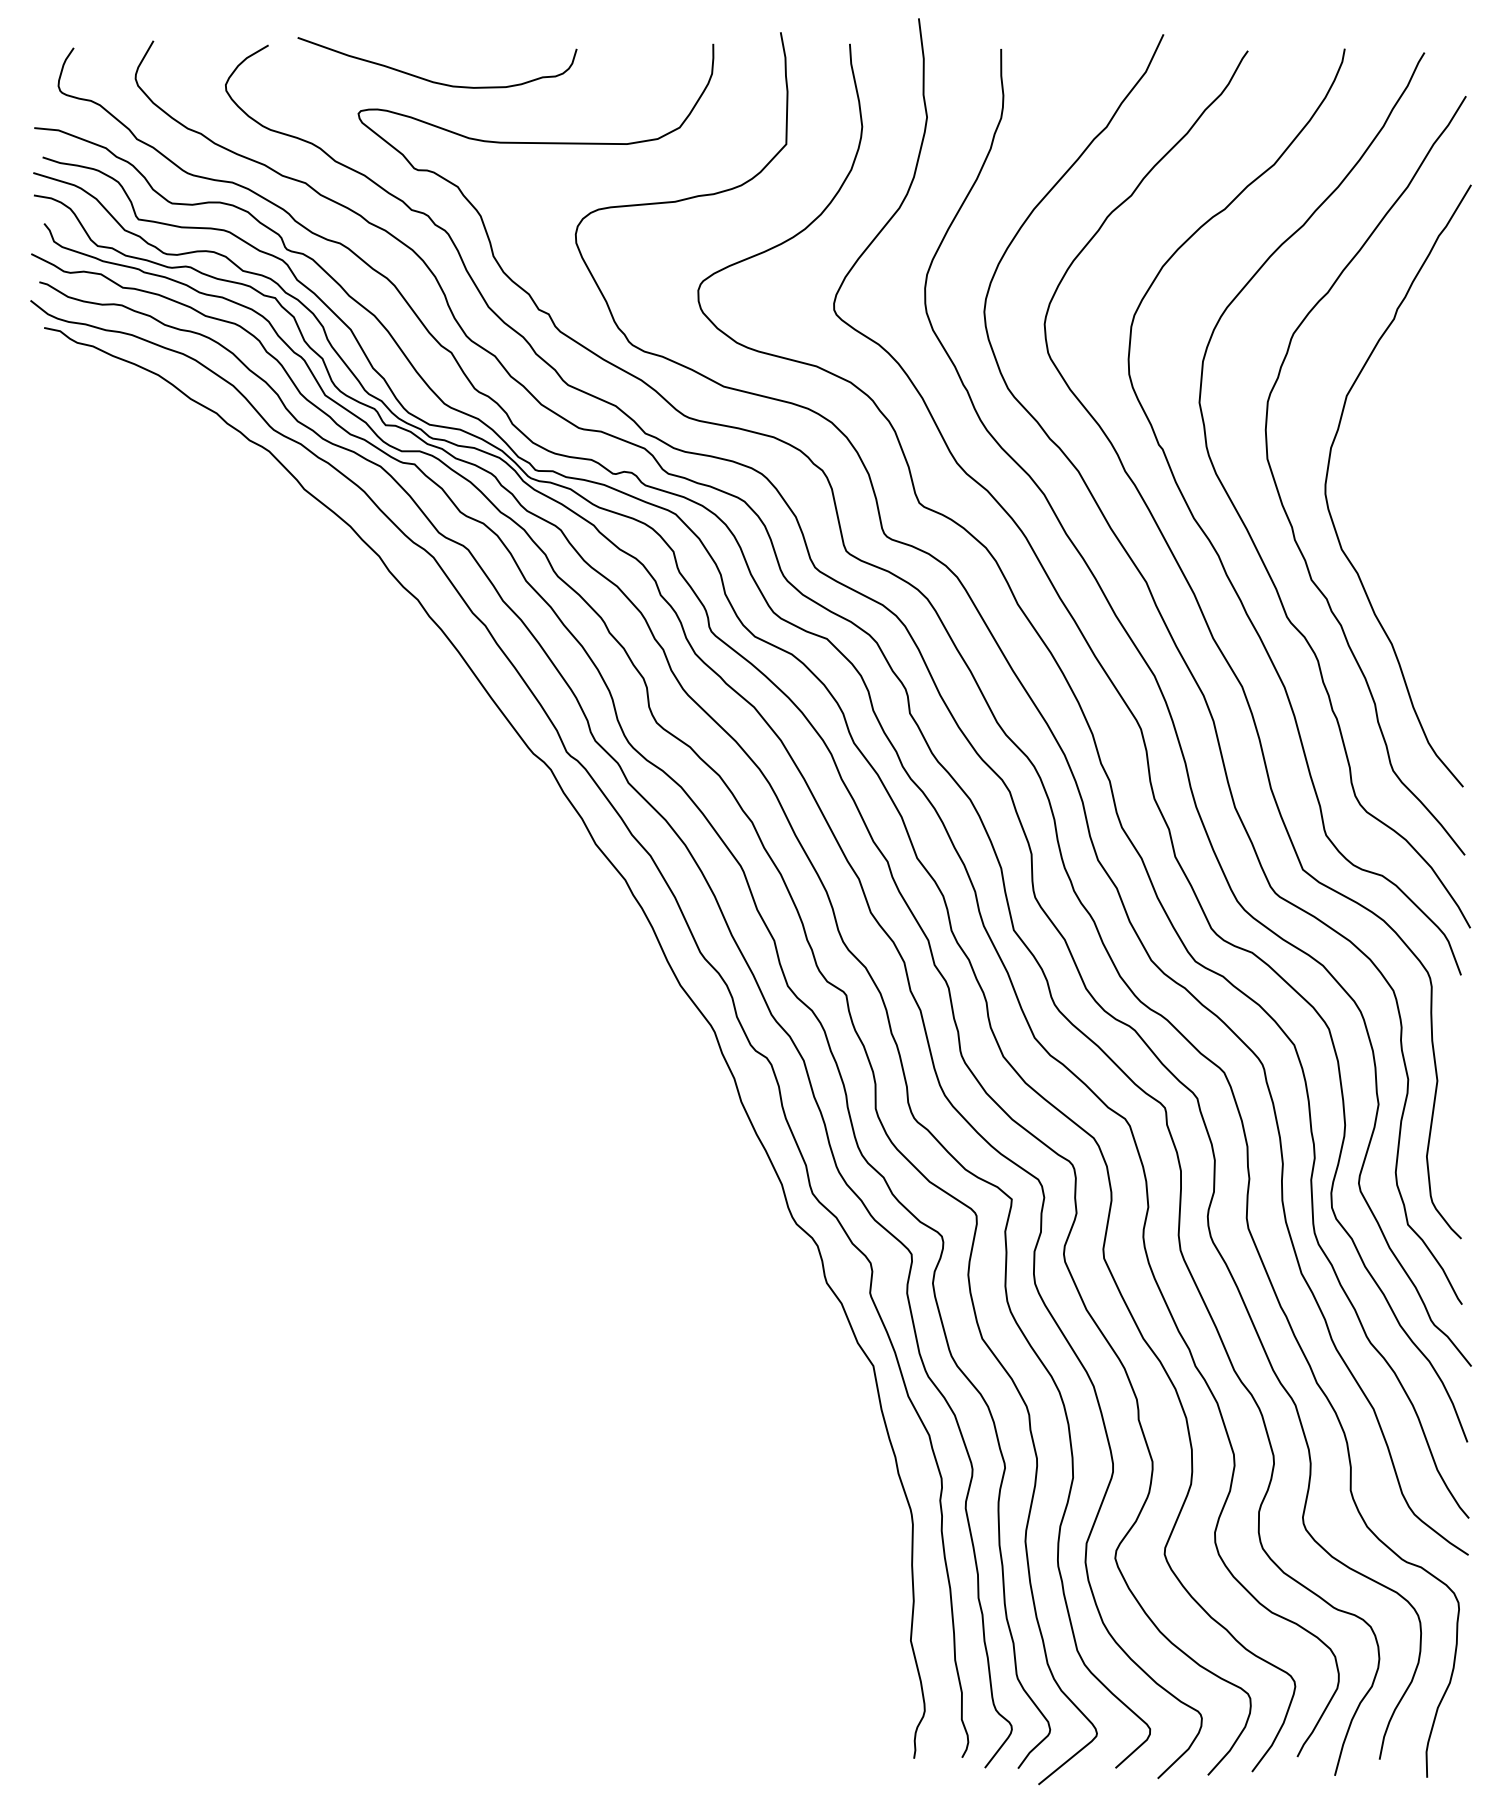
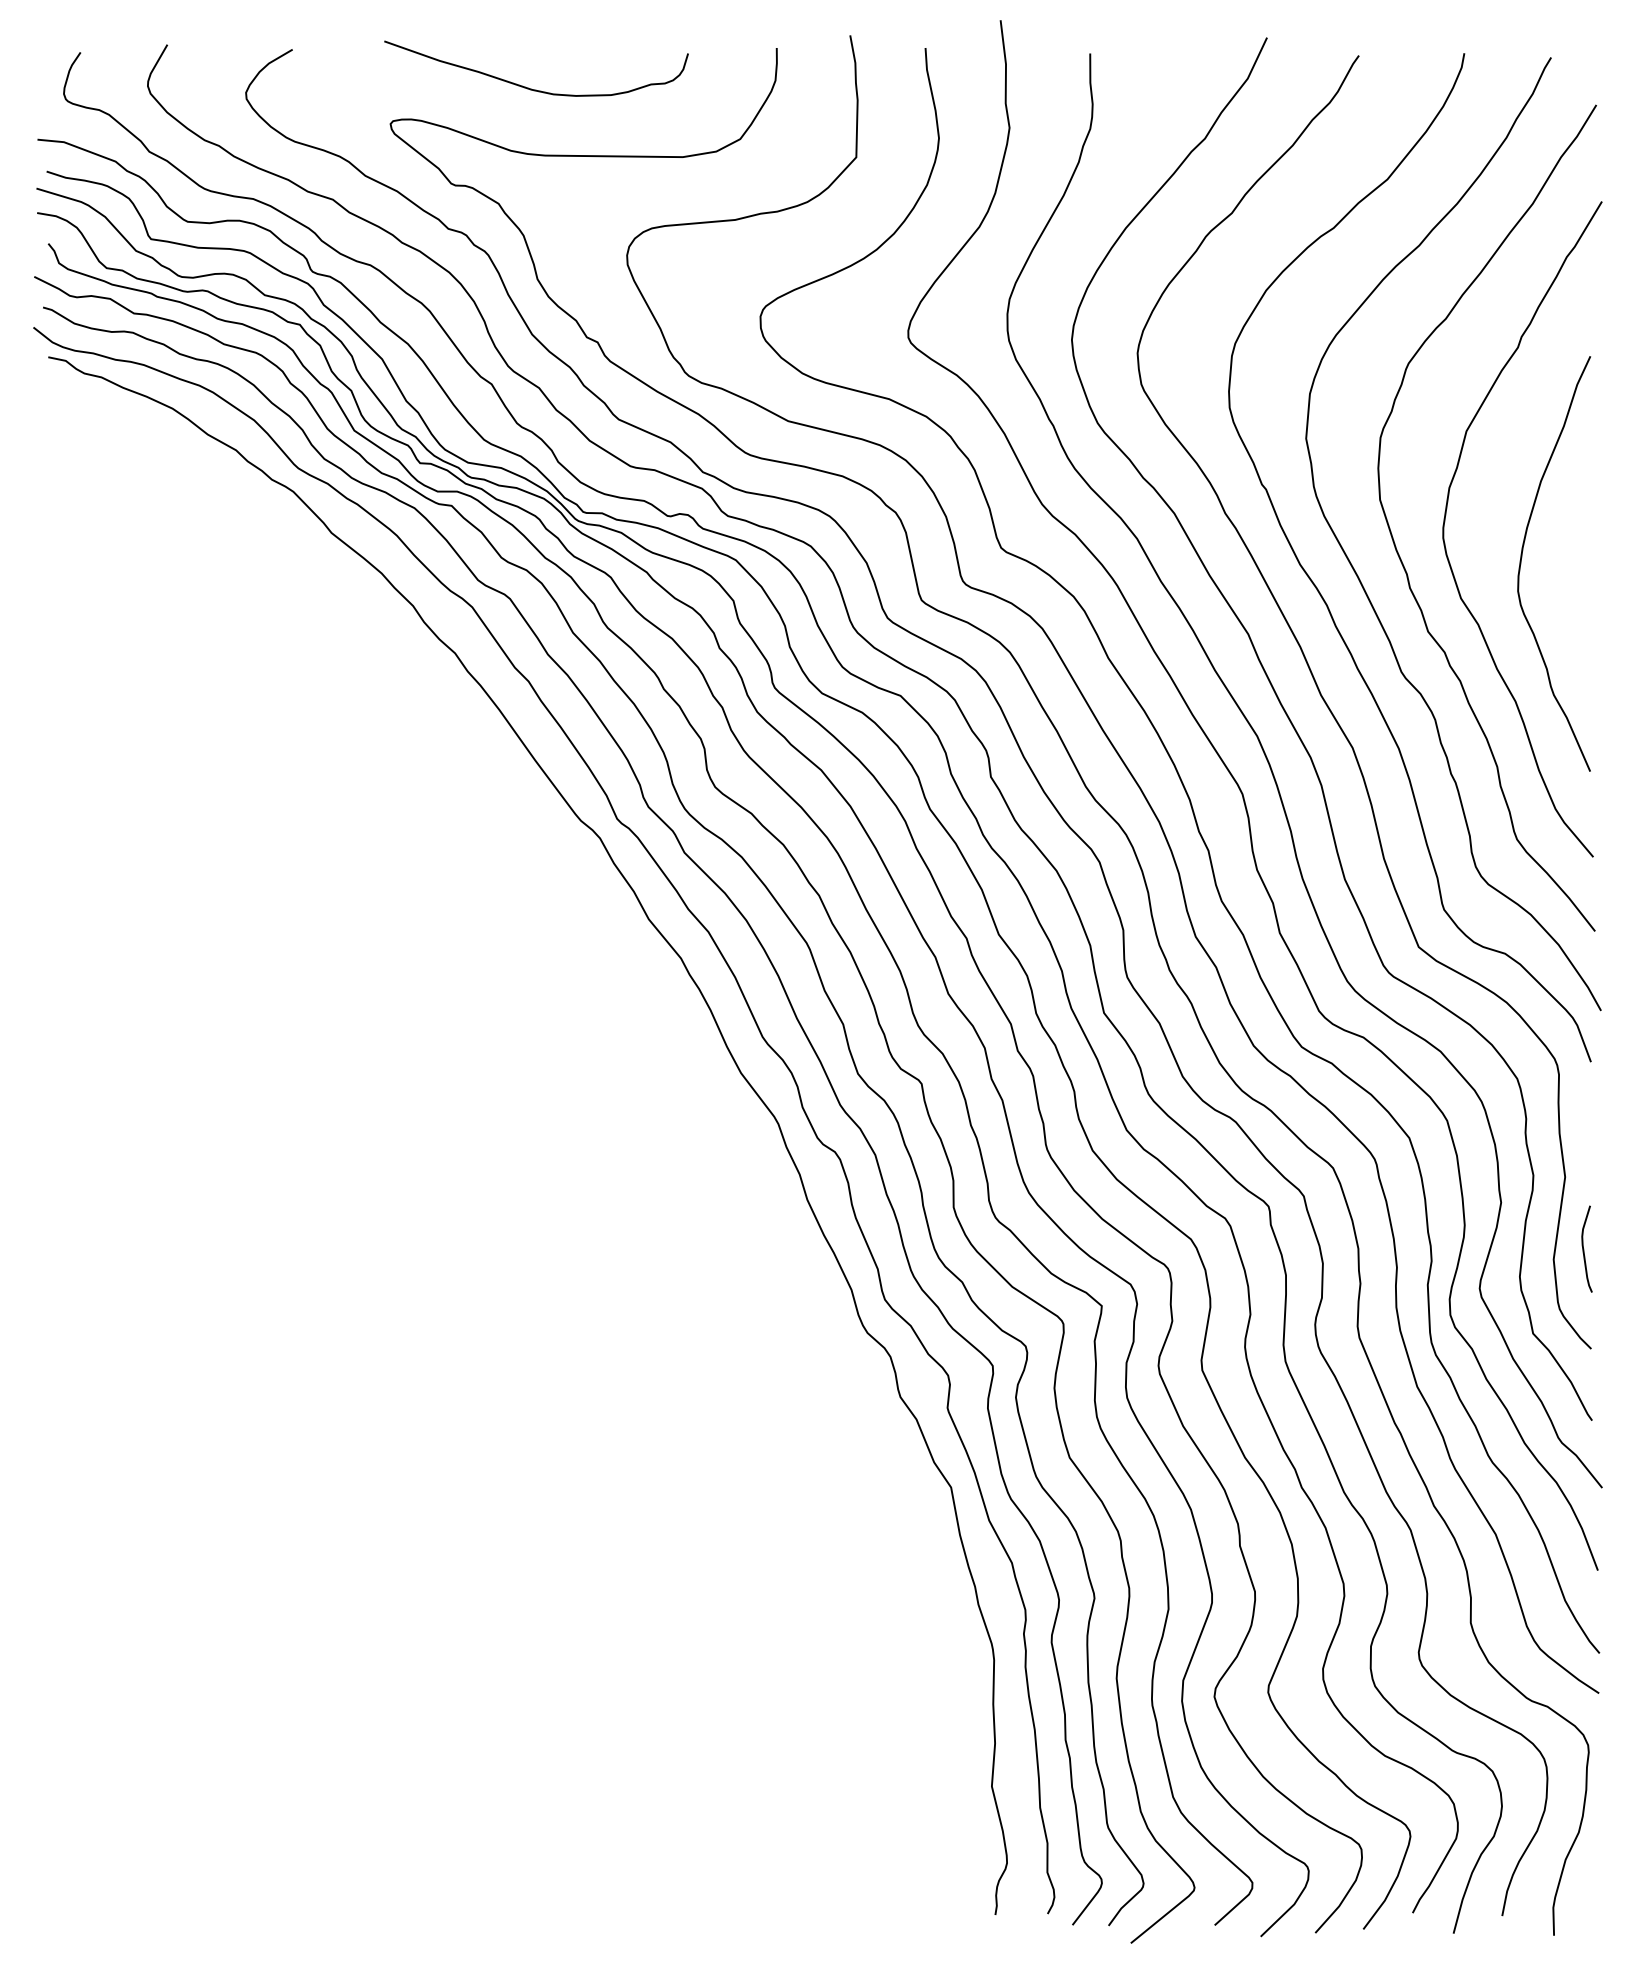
curve: (430, 80) -> (528, 87), moved
curve: (1398, 511) -> (1522, 557), added
curve: (1455, 1147) -> (1584, 1249), added

